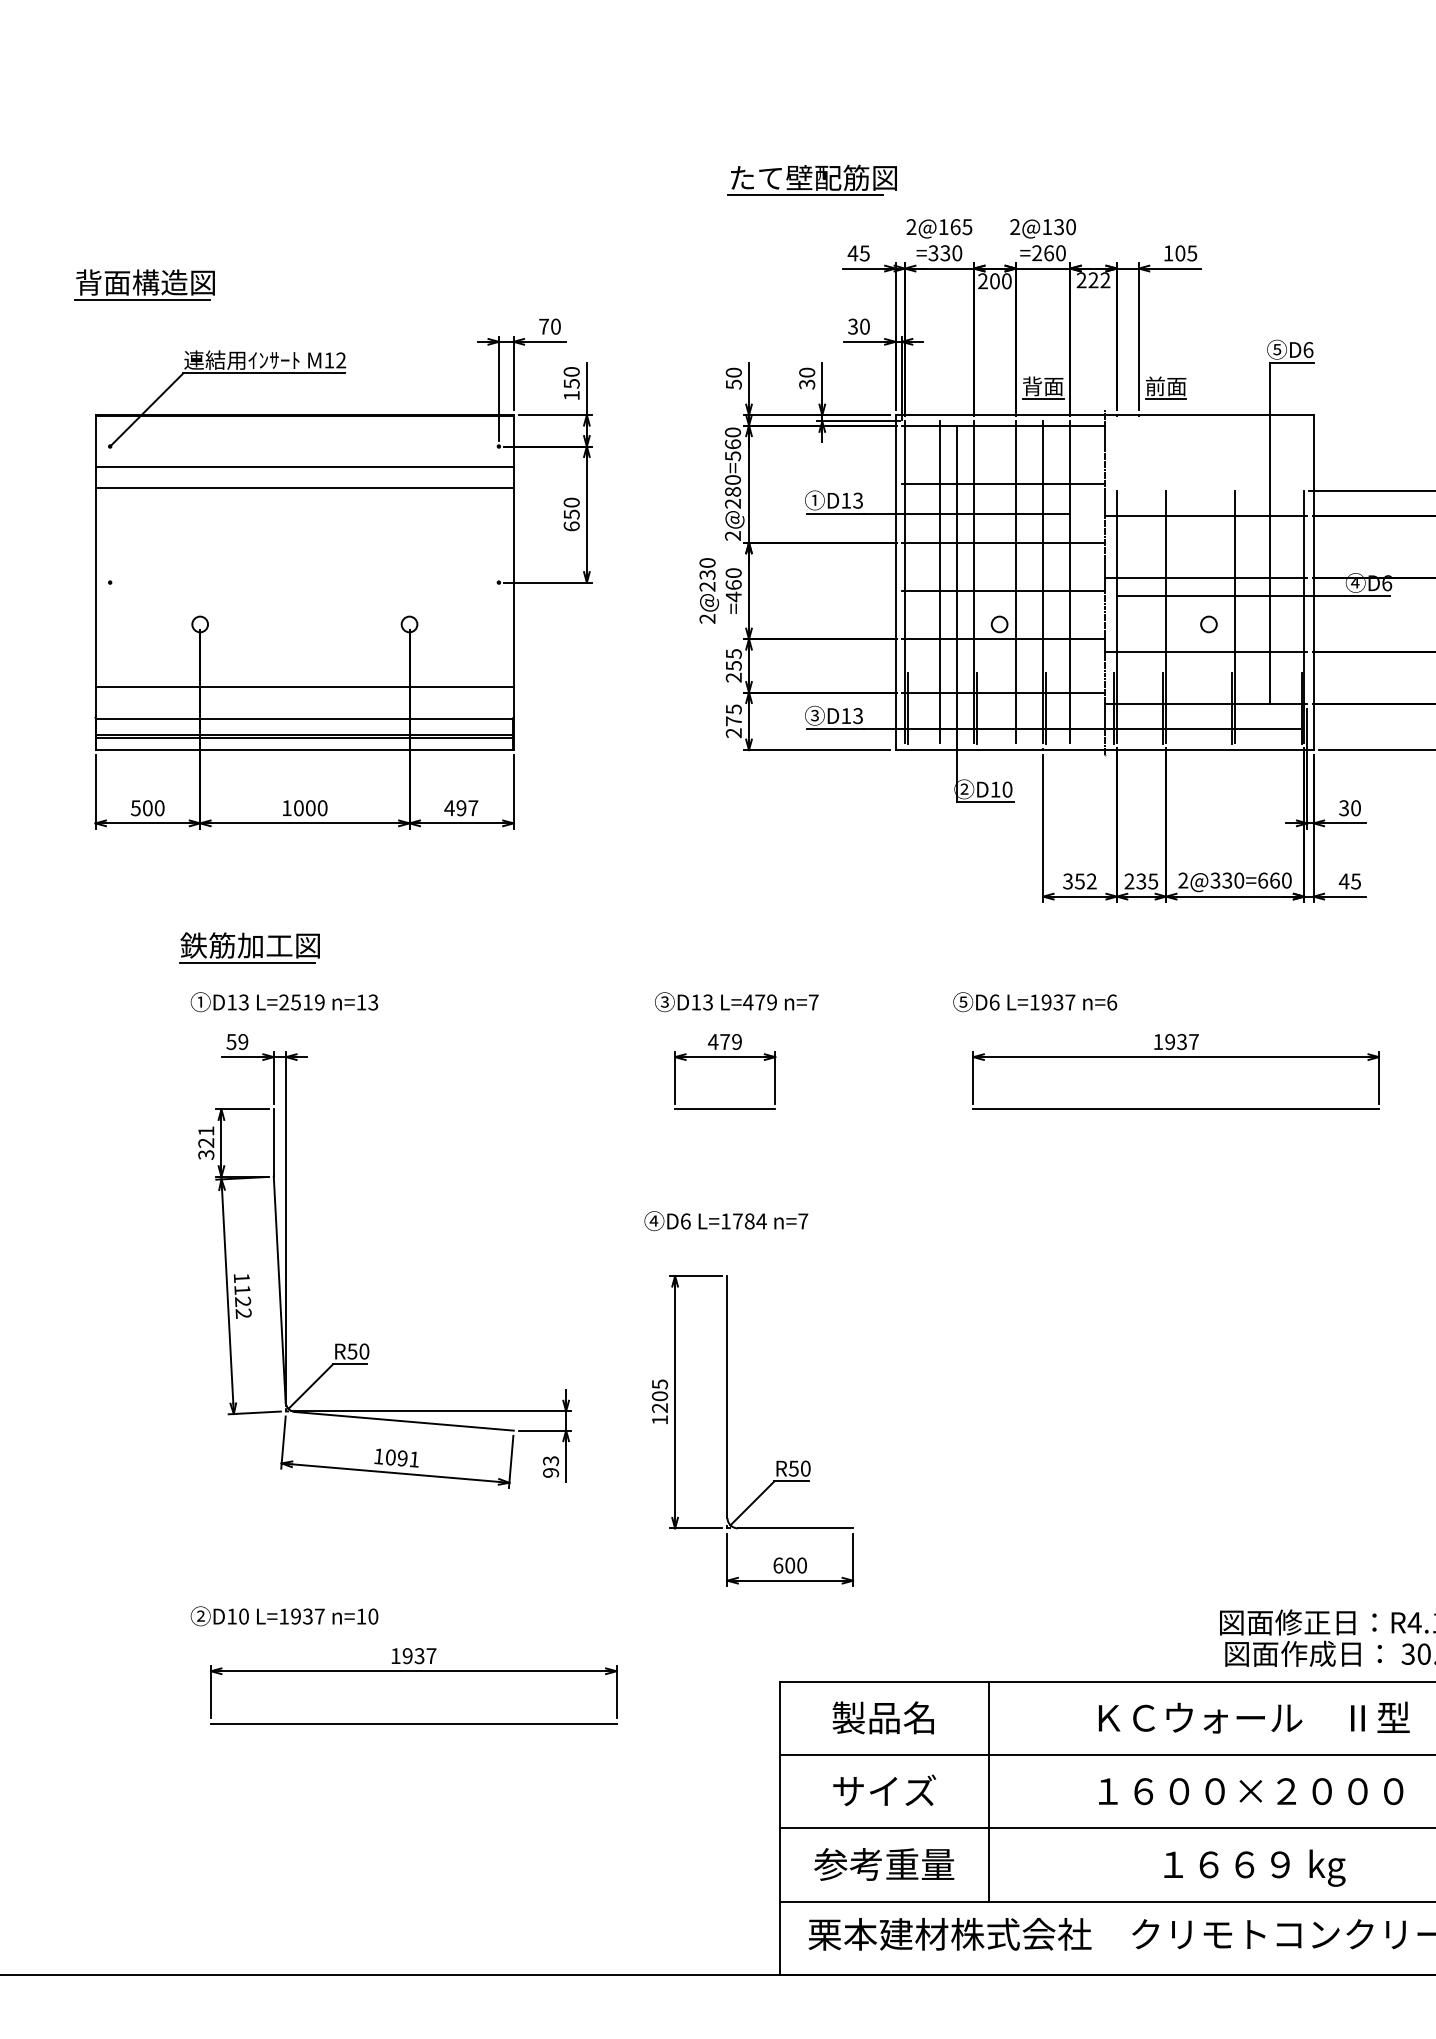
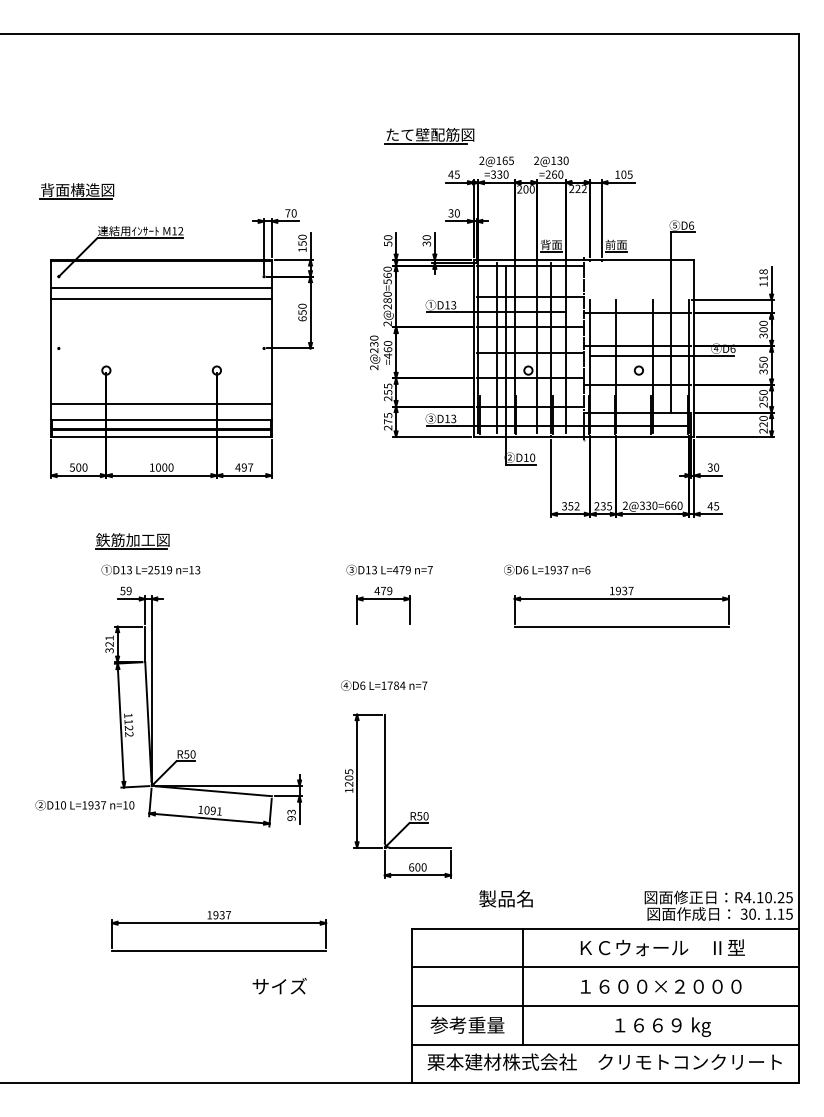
line: (725, 1109) -> (383, 626), removed
text: (283, 1616) -> (84, 805), moved
text: (882, 1717) -> (505, 898), moved
text: (884, 1789) -> (279, 985), moved

